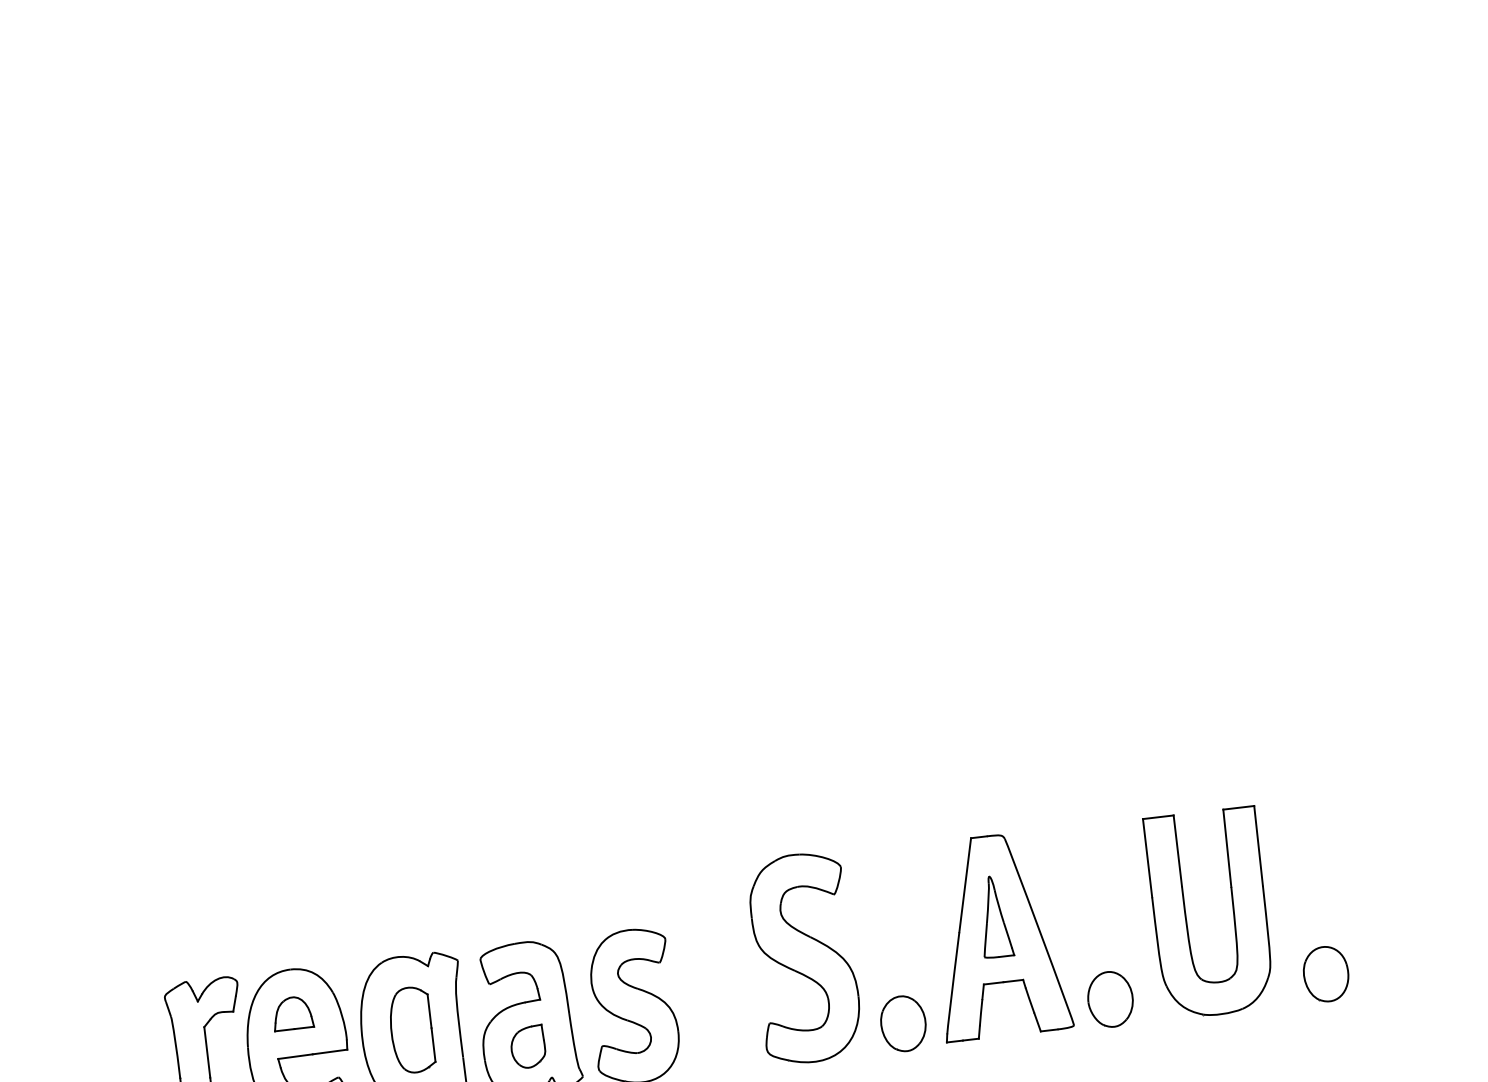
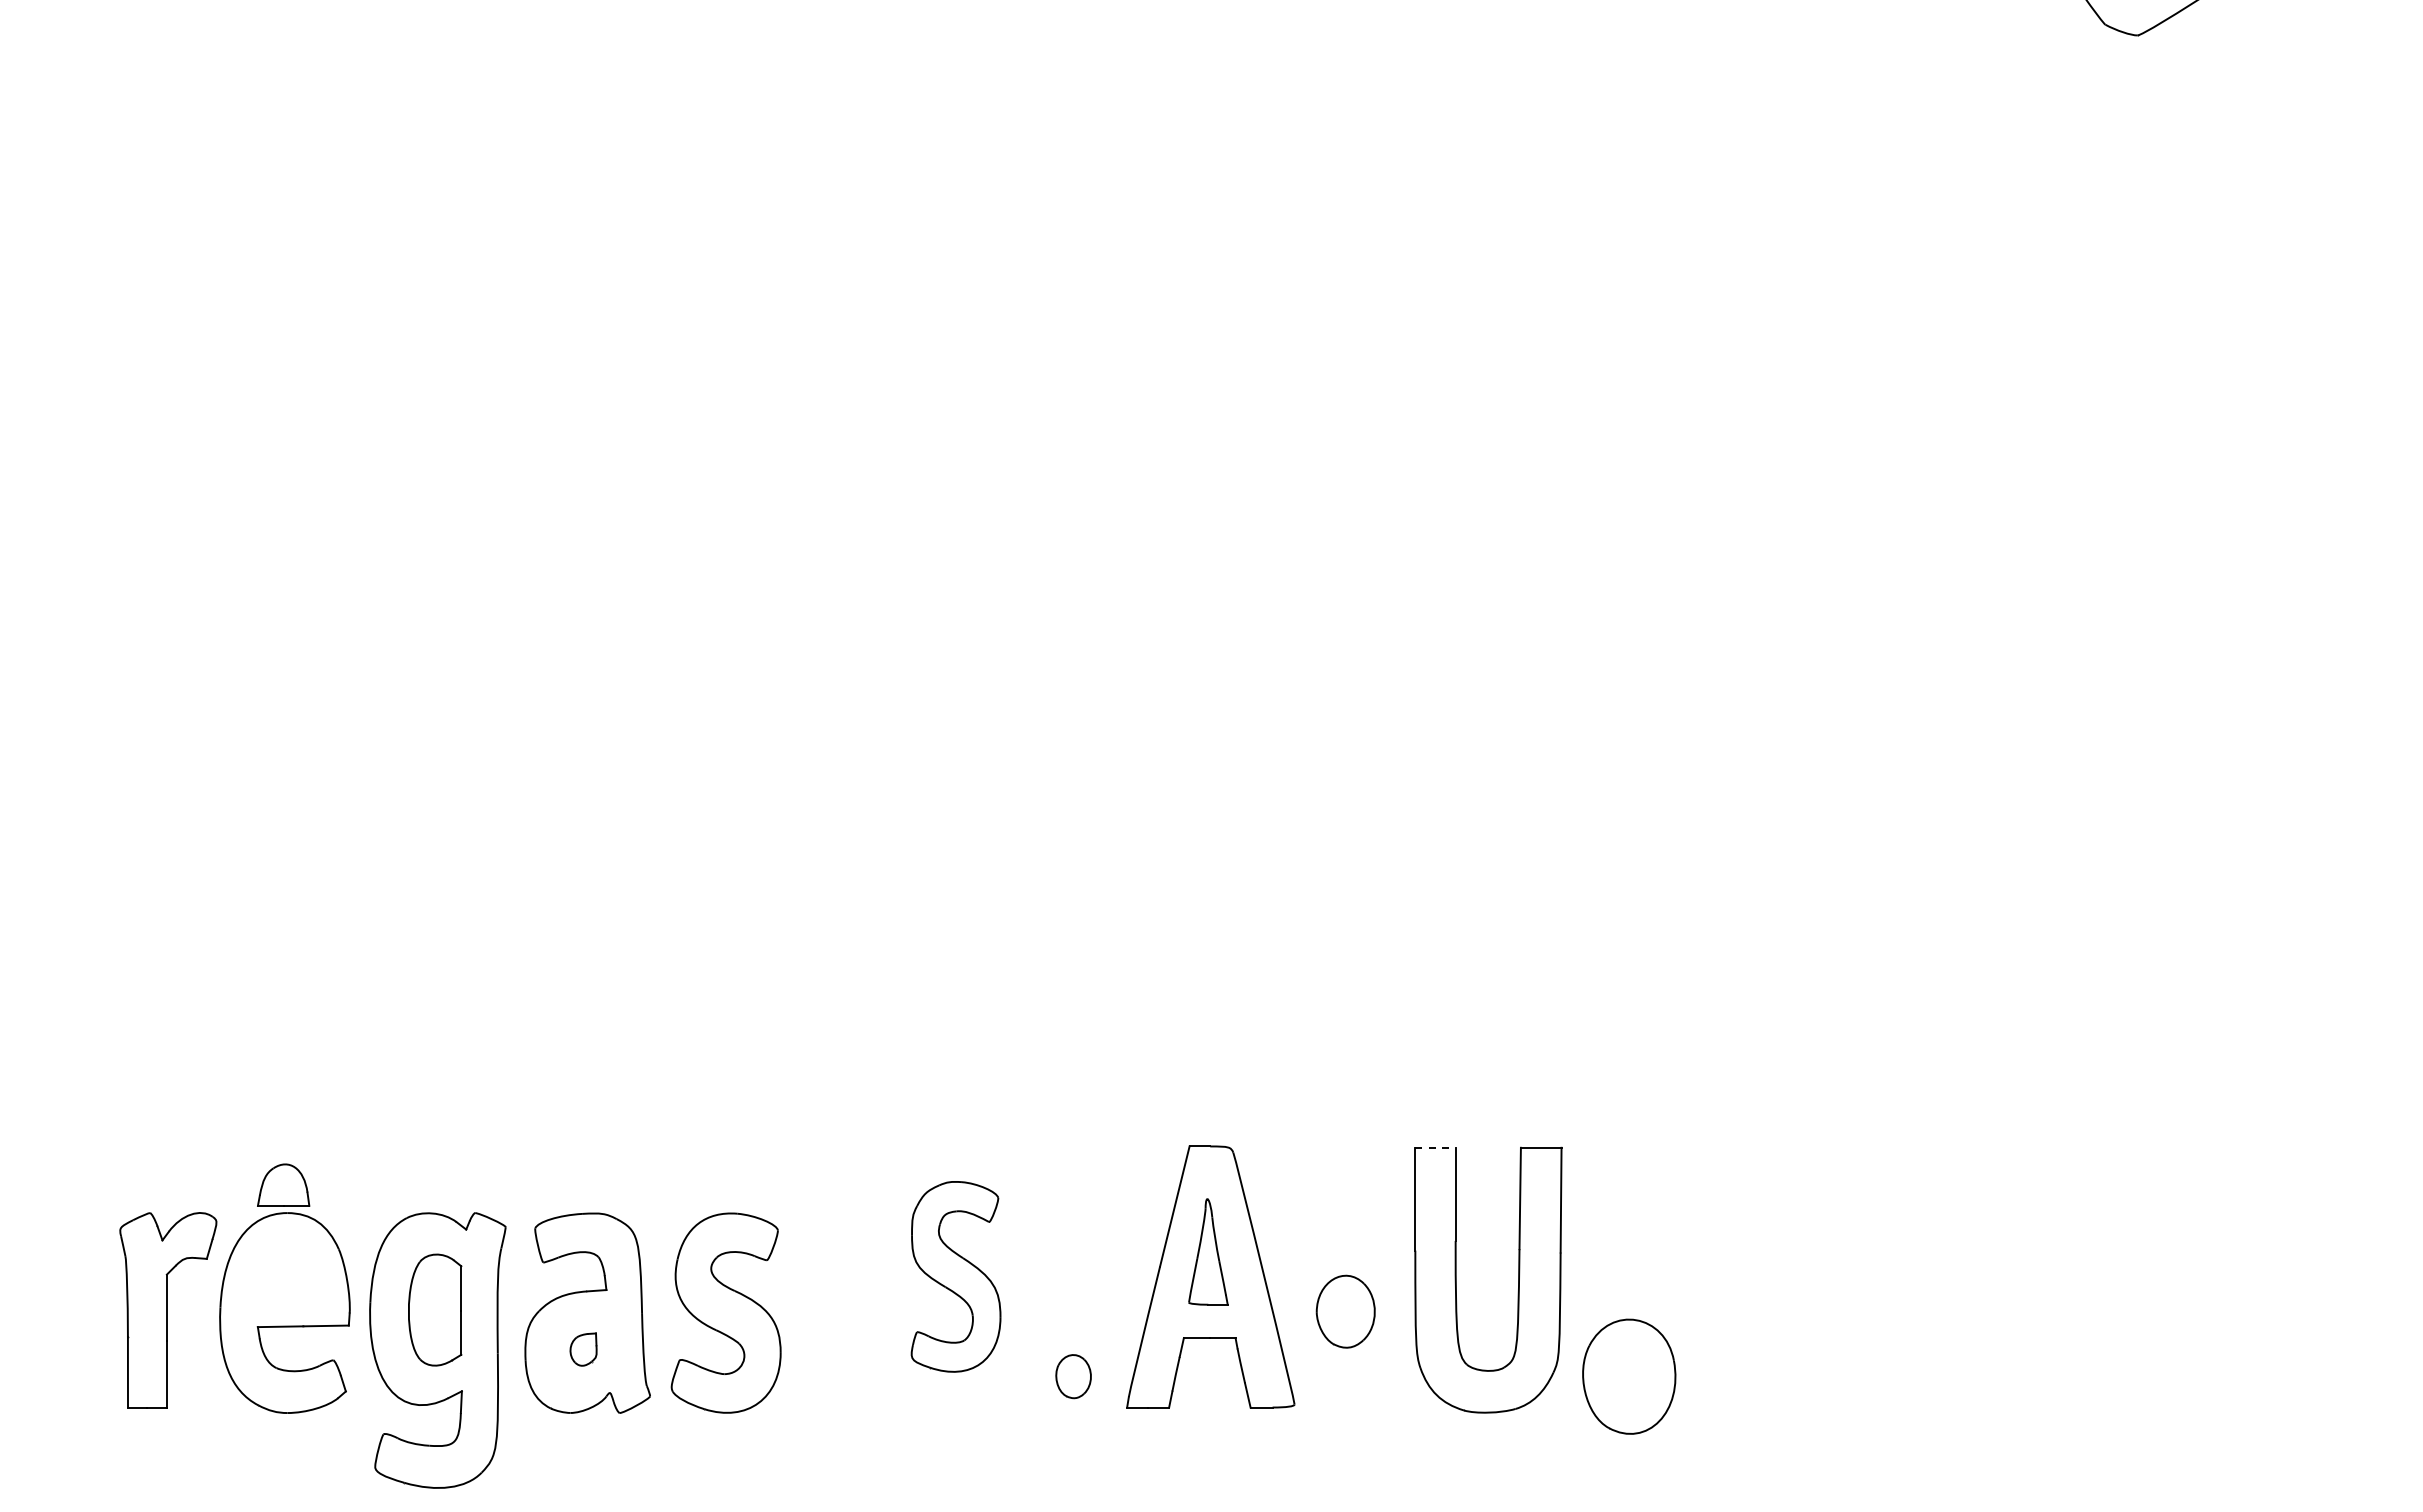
line: (1158, 817) -> (1435, 1147), solid -> dashed
part: (804, 958) -> (955, 1276), size x0.7
part: (1325, 974) -> (1628, 1376), size x1.6
part: (1110, 999) -> (1345, 1311), moved
part: (292, 1012) -> (283, 1184), moved
part: (903, 1023) -> (1073, 1376), size x0.6
part: (528, 1046) -> (583, 1349), size x0.6

